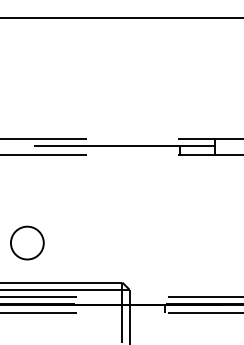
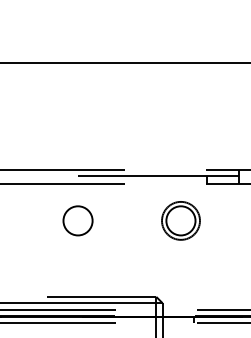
part: (149, 196) -> (180, 220), added
circle: (26, 242) -> (77, 220), moved

